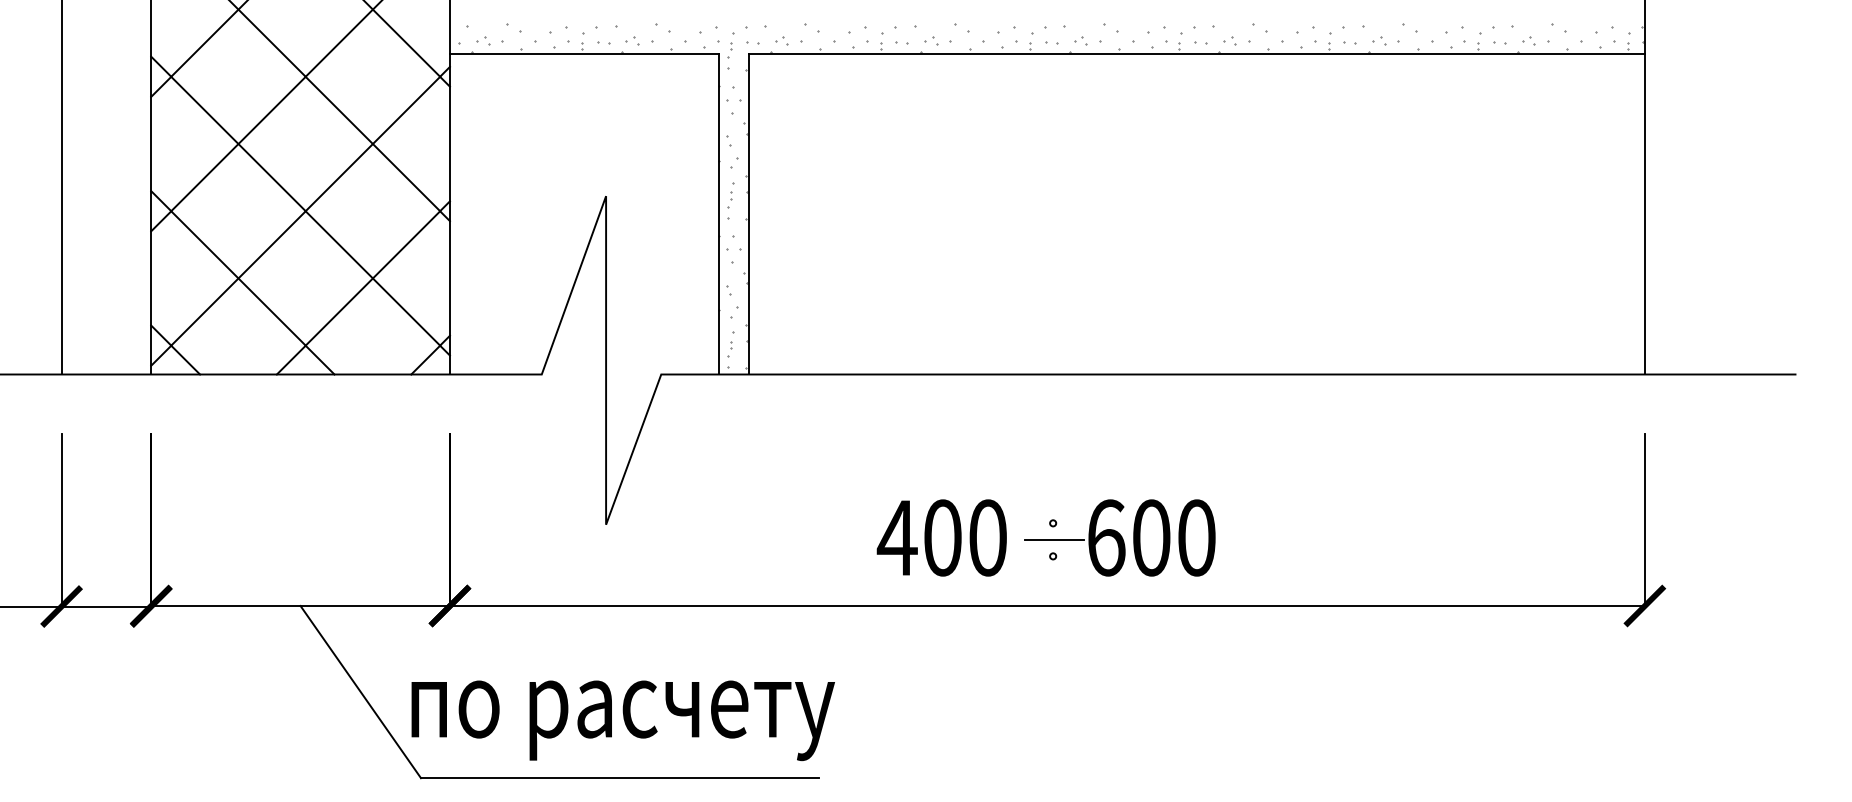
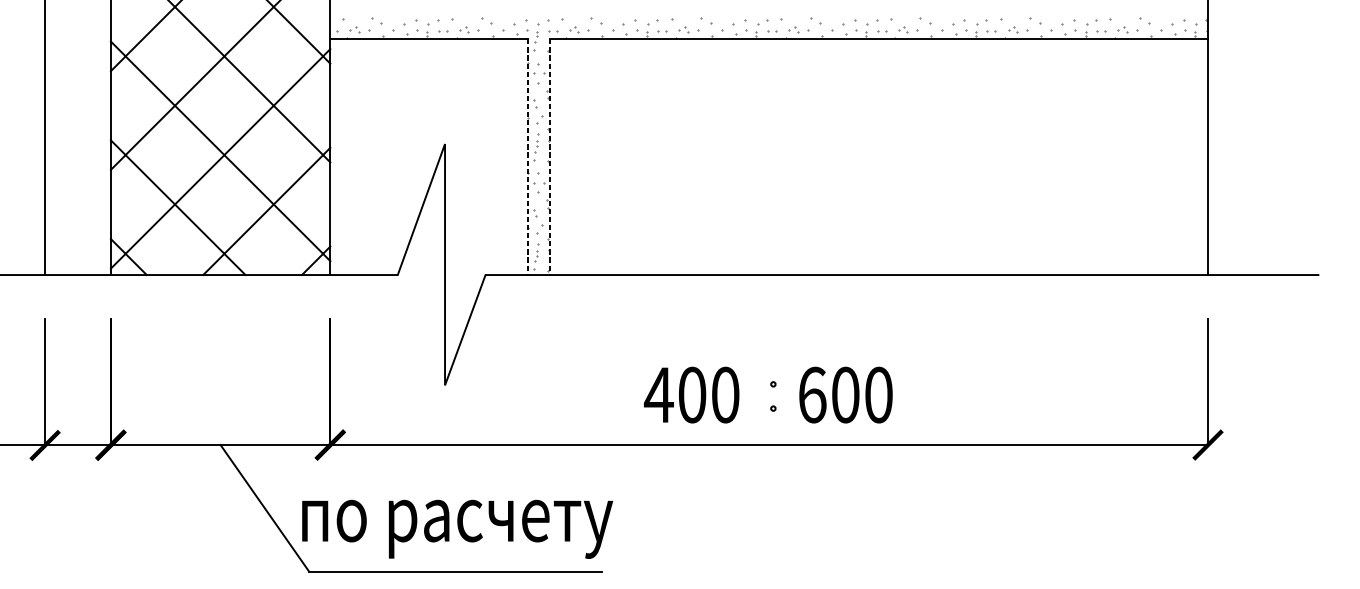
line: (718, 214) -> (527, 157), solid -> dashed
line: (748, 214) -> (549, 157), solid -> dashed
line: (1054, 539) -> (774, 396), removed

